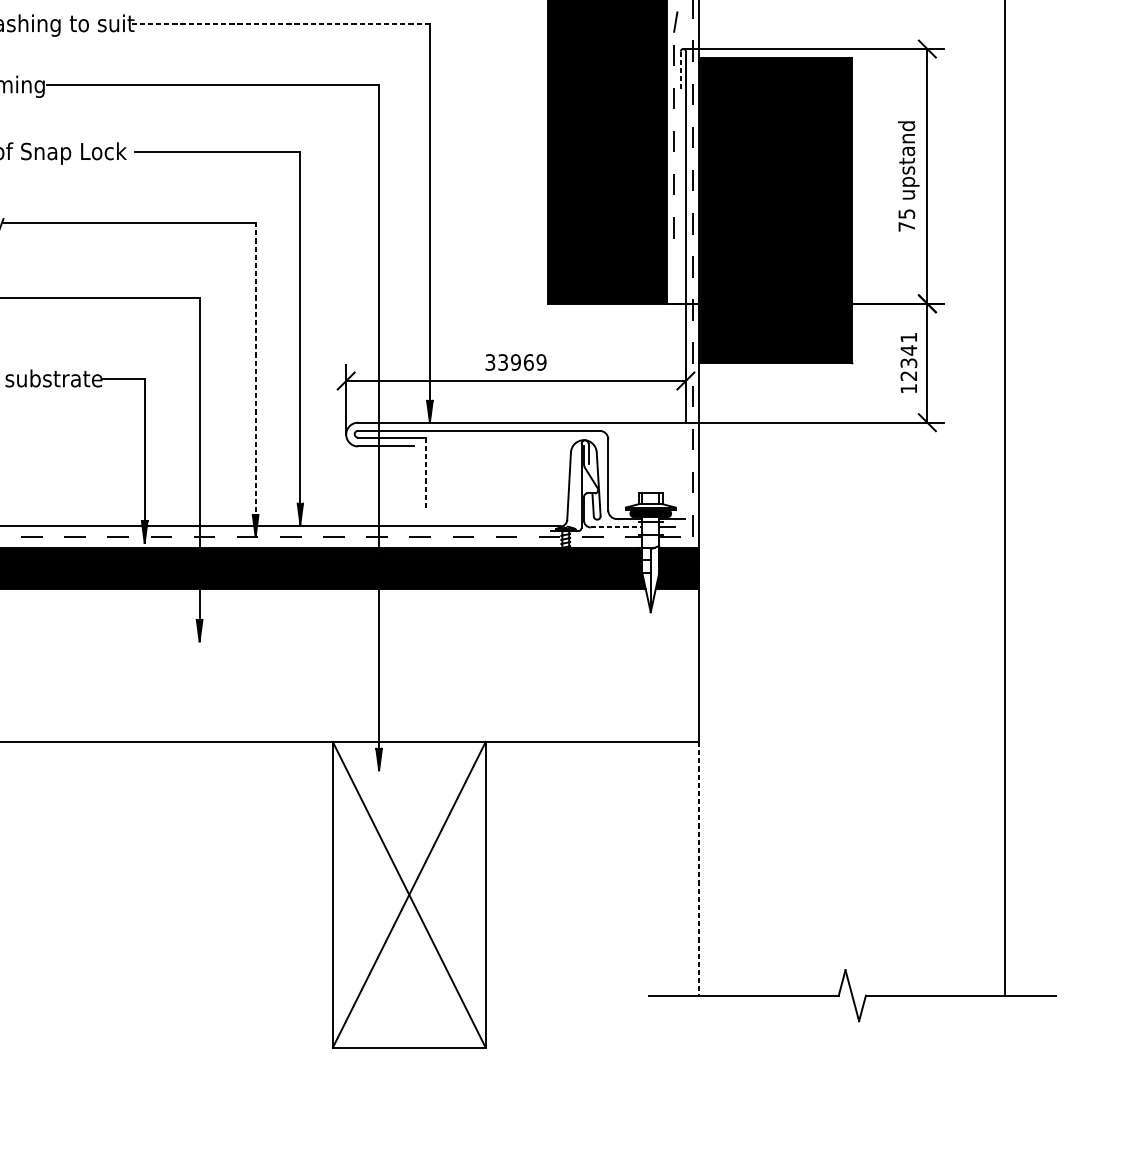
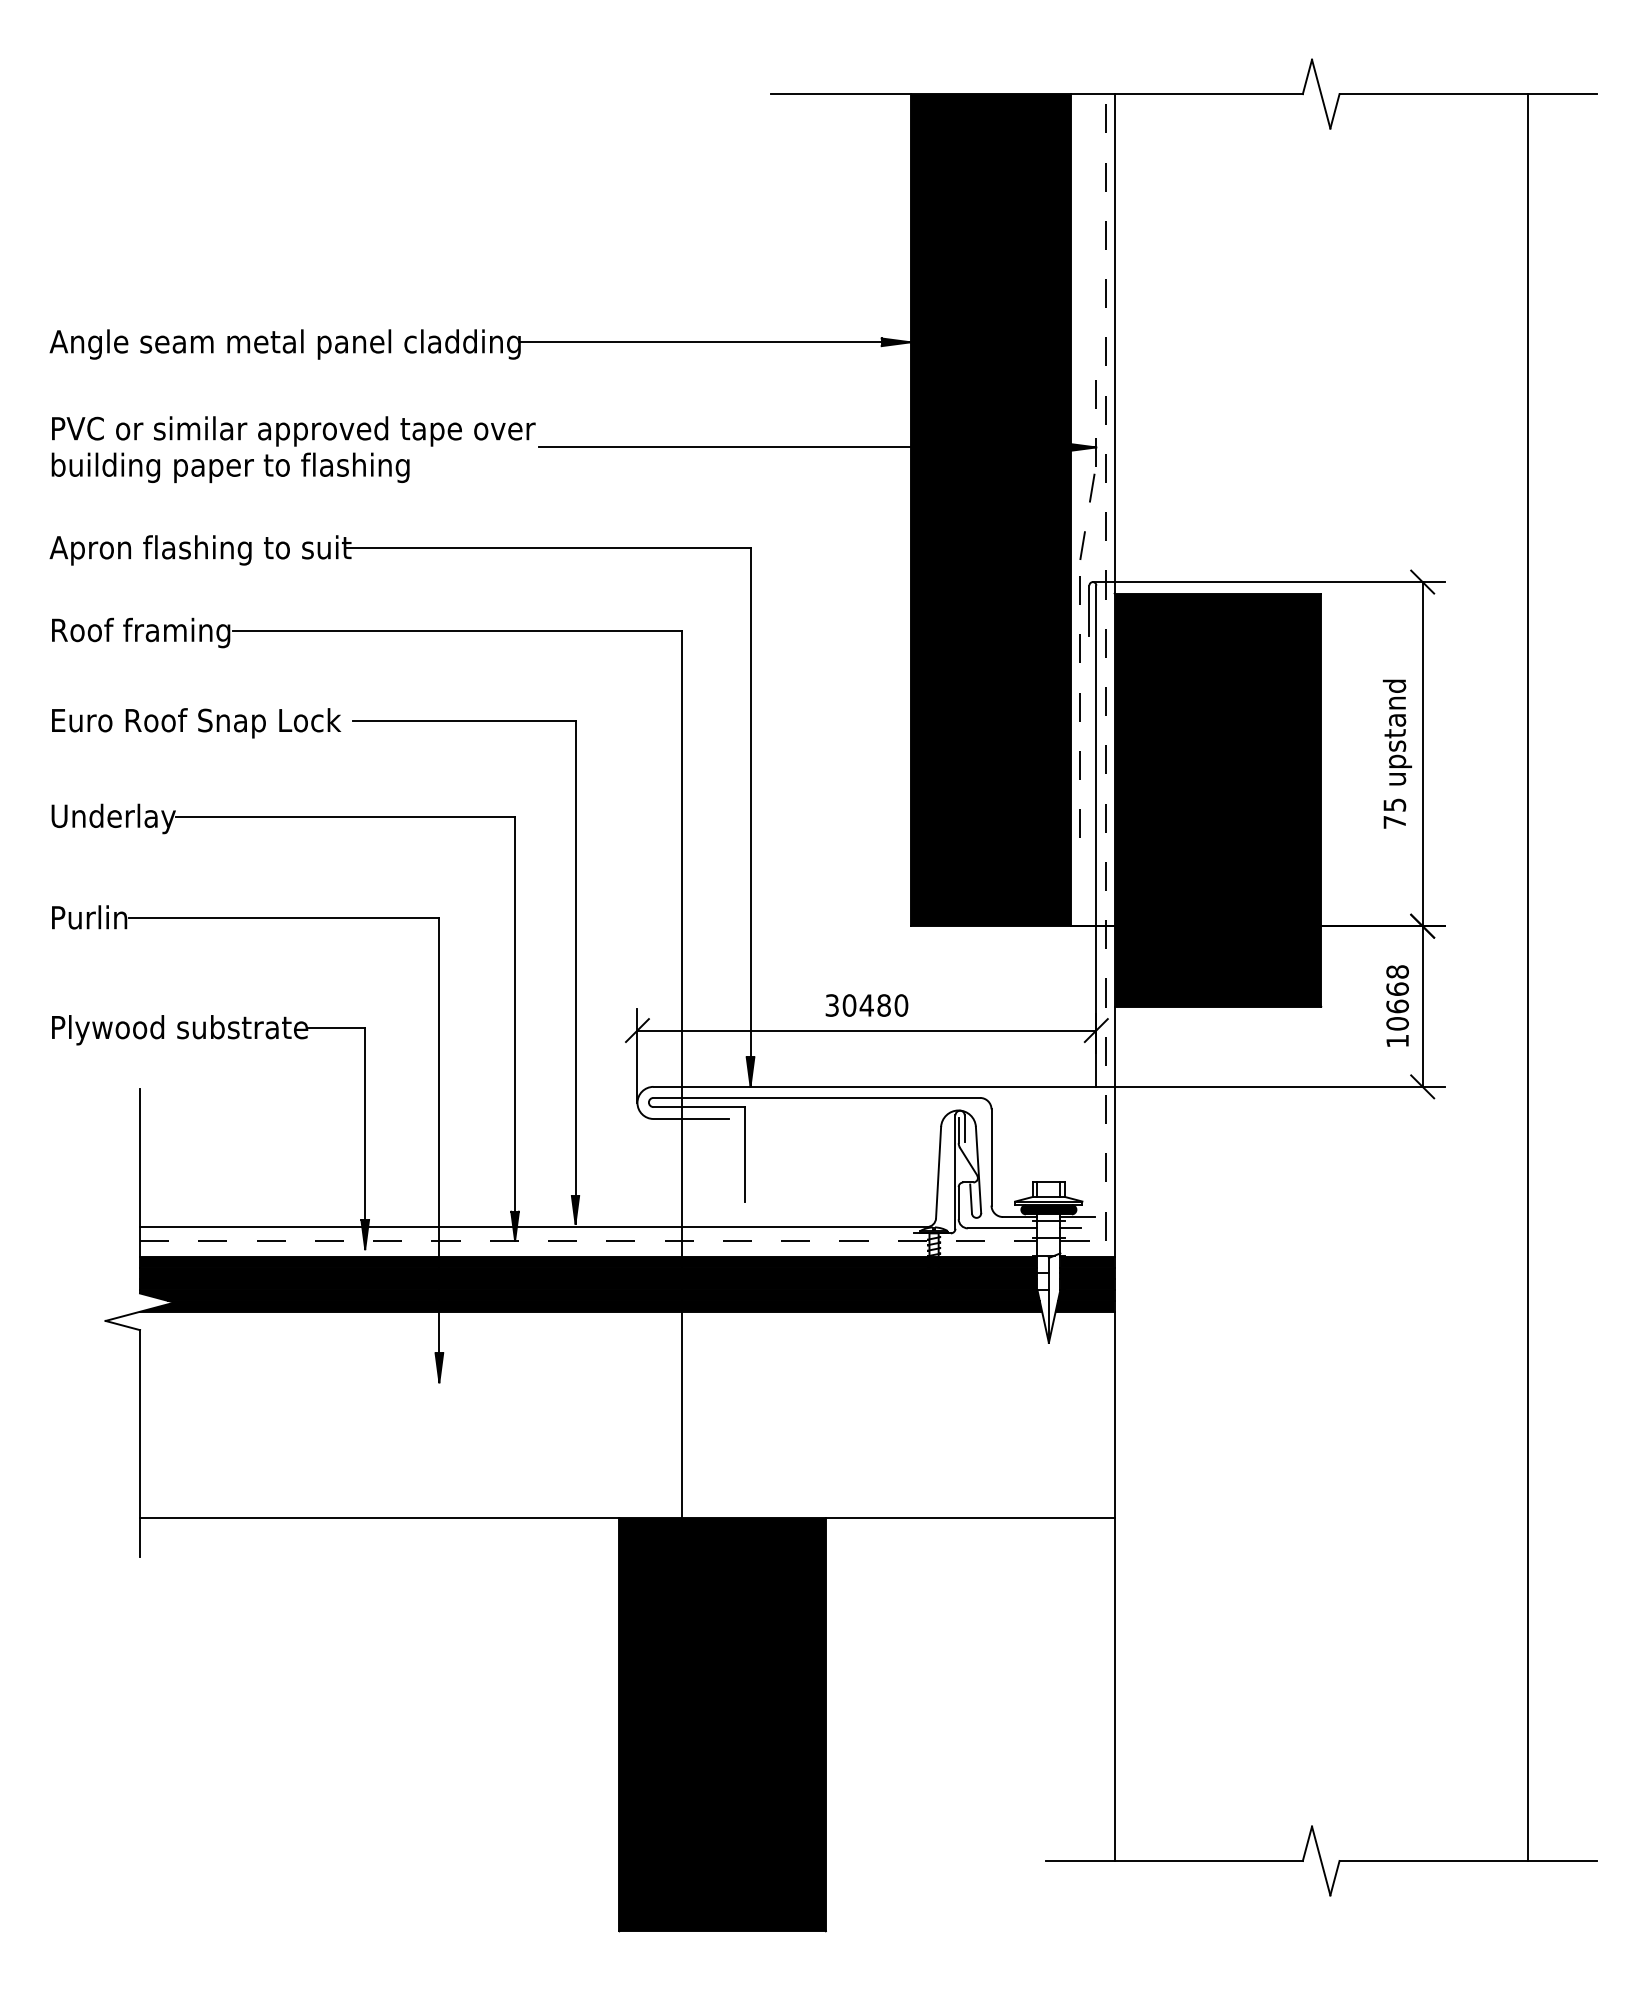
line: (279, 24) -> (547, 548), dashed -> solid
line: (680, 70) -> (1089, 611), dashed -> solid
text: (908, 356) -> (1397, 997), 12341 -> 10668
text: (522, 362) -> (875, 1005), 33969 -> 30480
line: (255, 379) -> (515, 1028), dashed -> solid
line: (426, 472) -> (745, 1154), dashed -> solid
line: (616, 527) -> (1002, 1228), dashed -> solid
line: (699, 869) -> (1114, 1690), dashed -> solid
fill: (409, 894) -> (722, 1724), added

